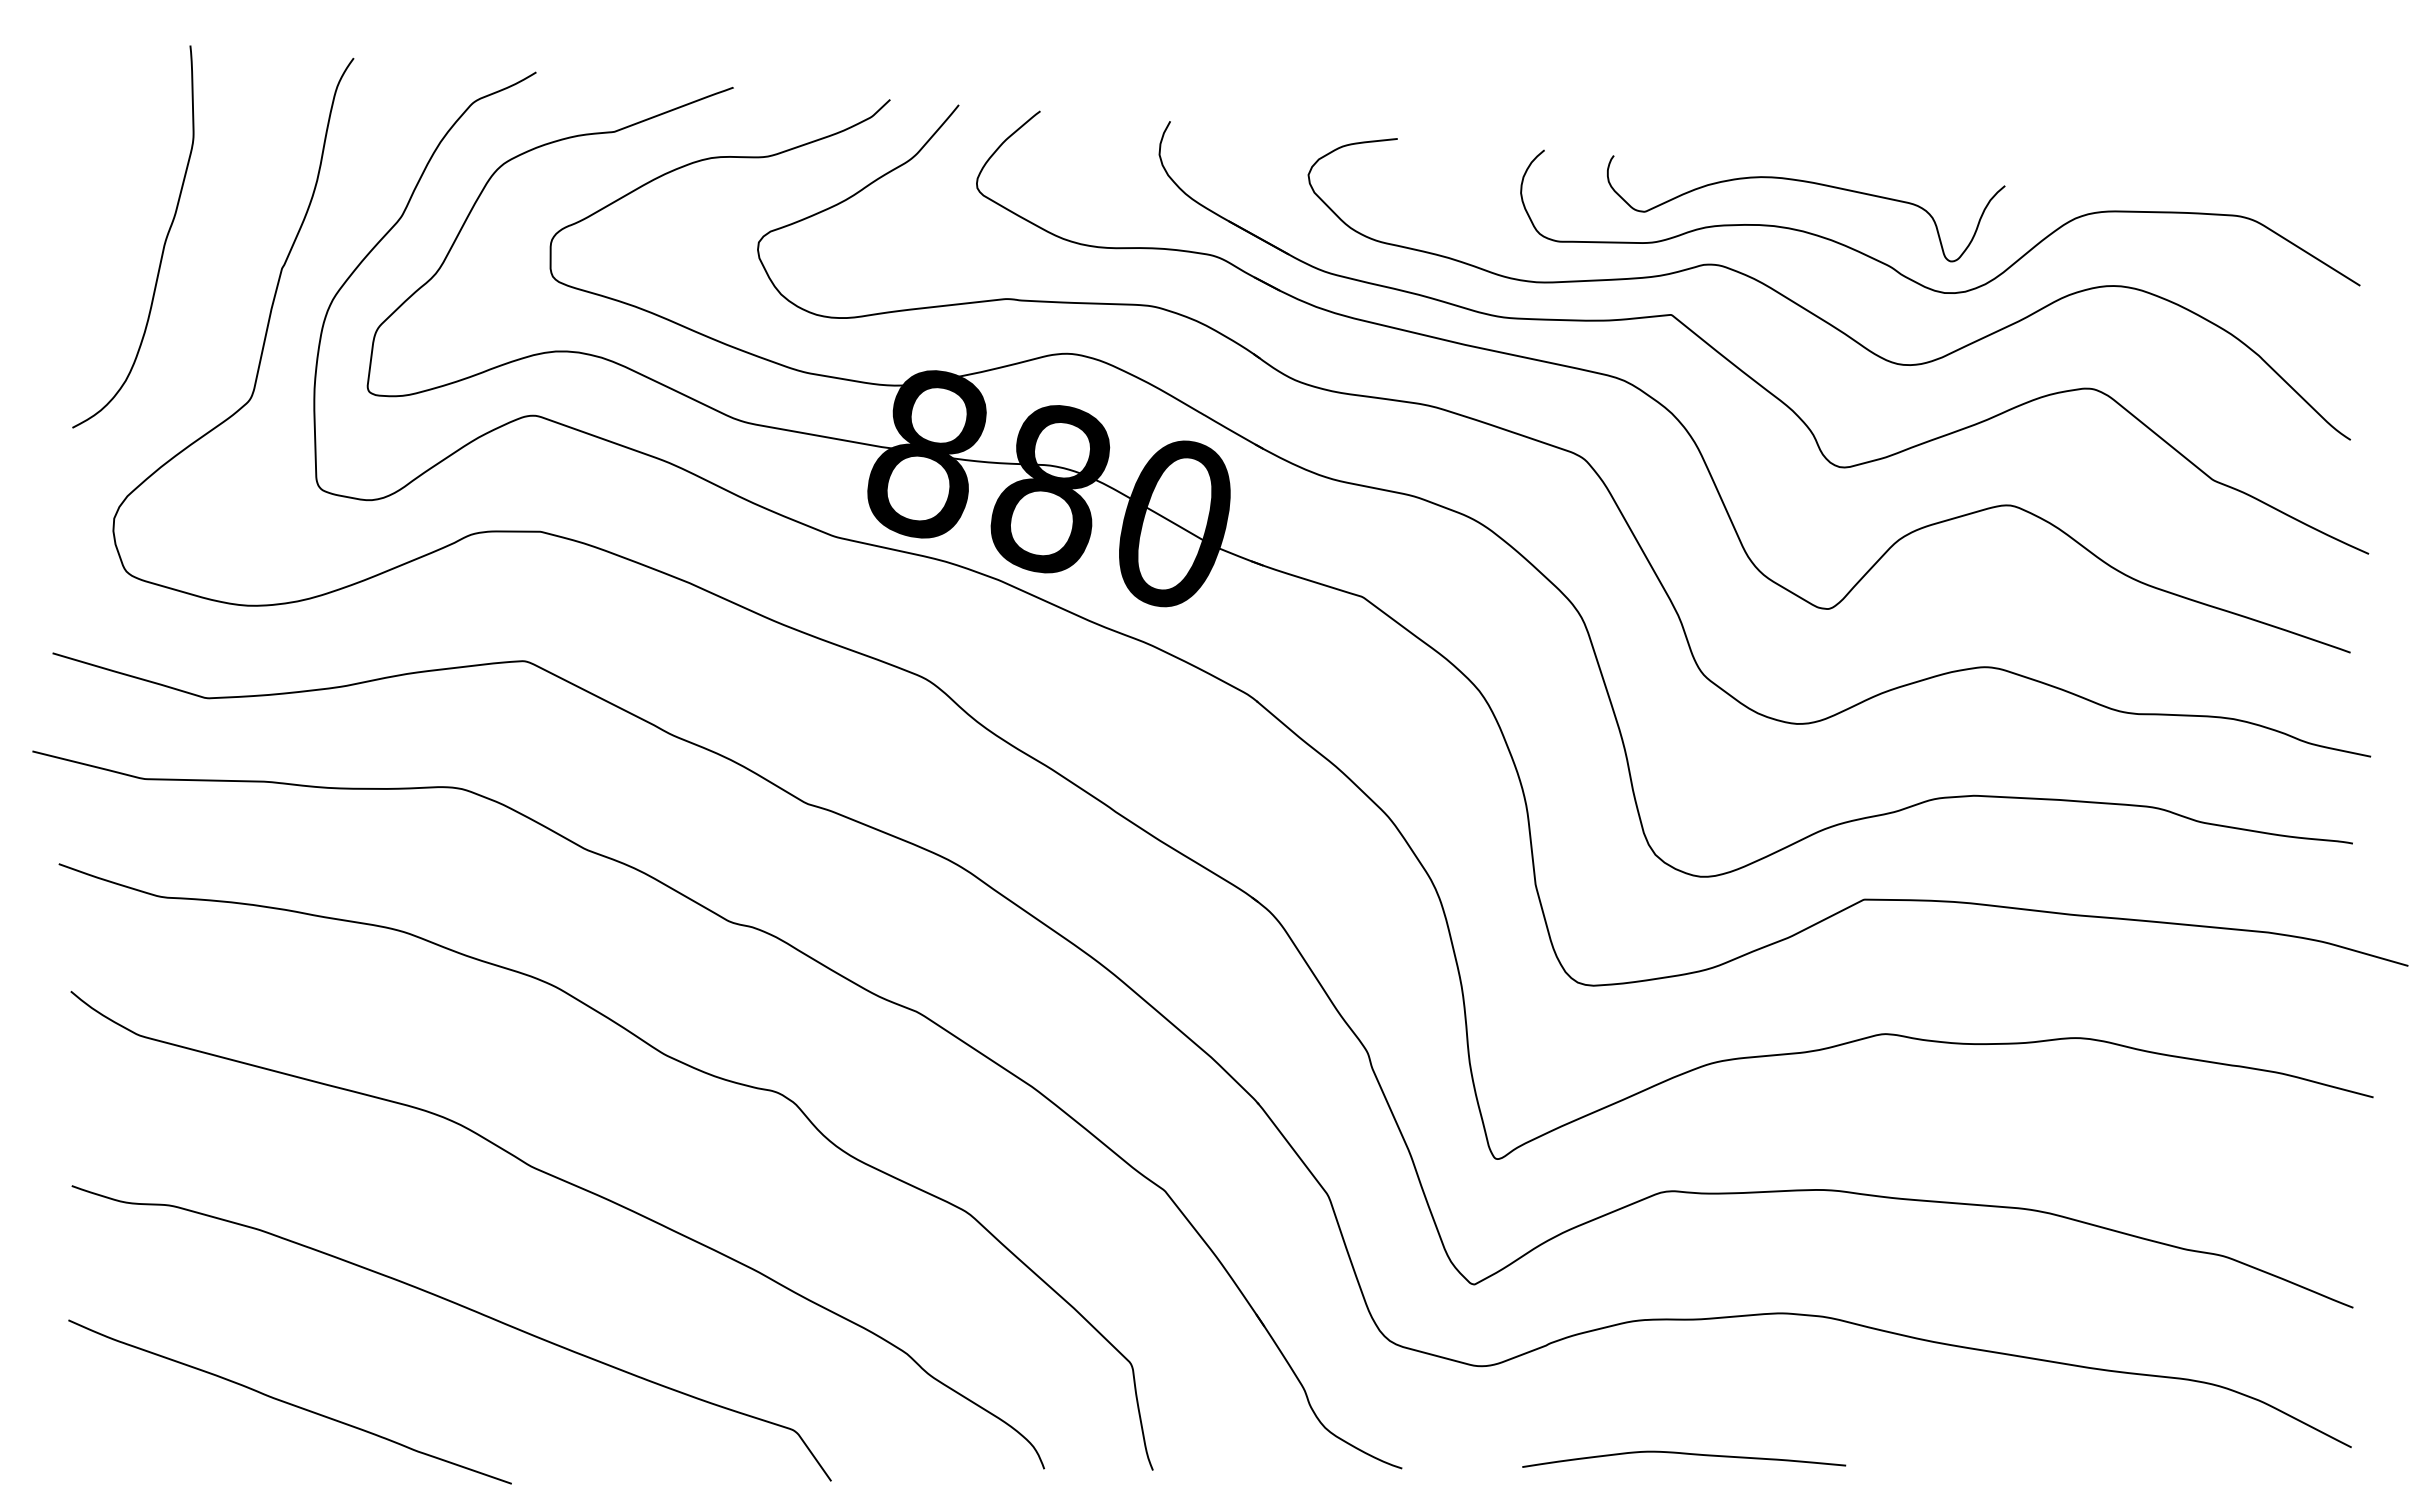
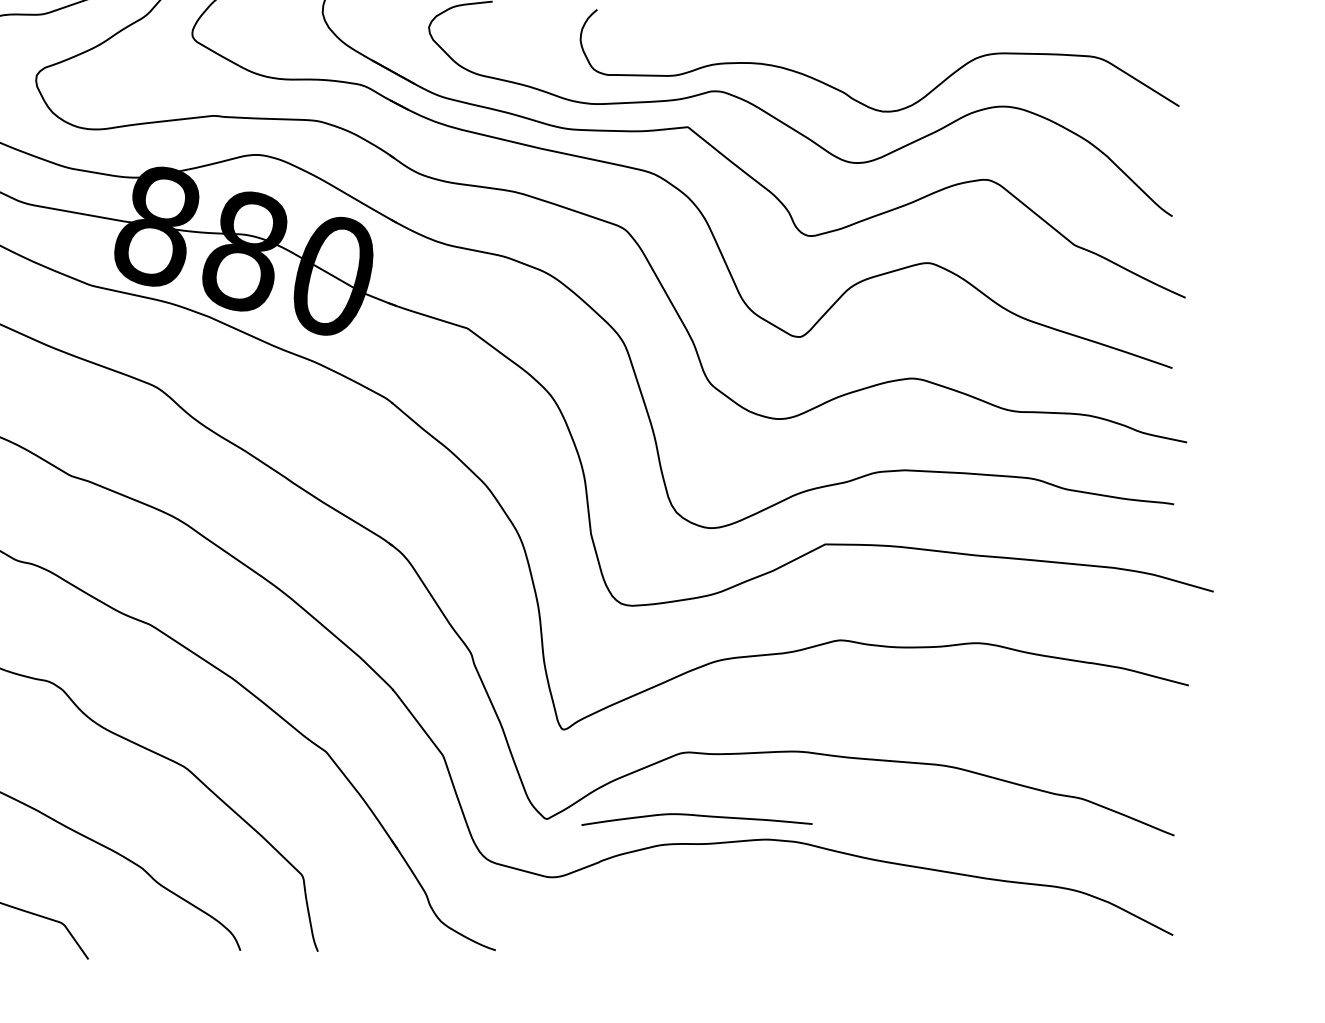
curve: (1809, 183) -> (786, 33), removed
curve: (1684, 1454) -> (697, 816), moved

